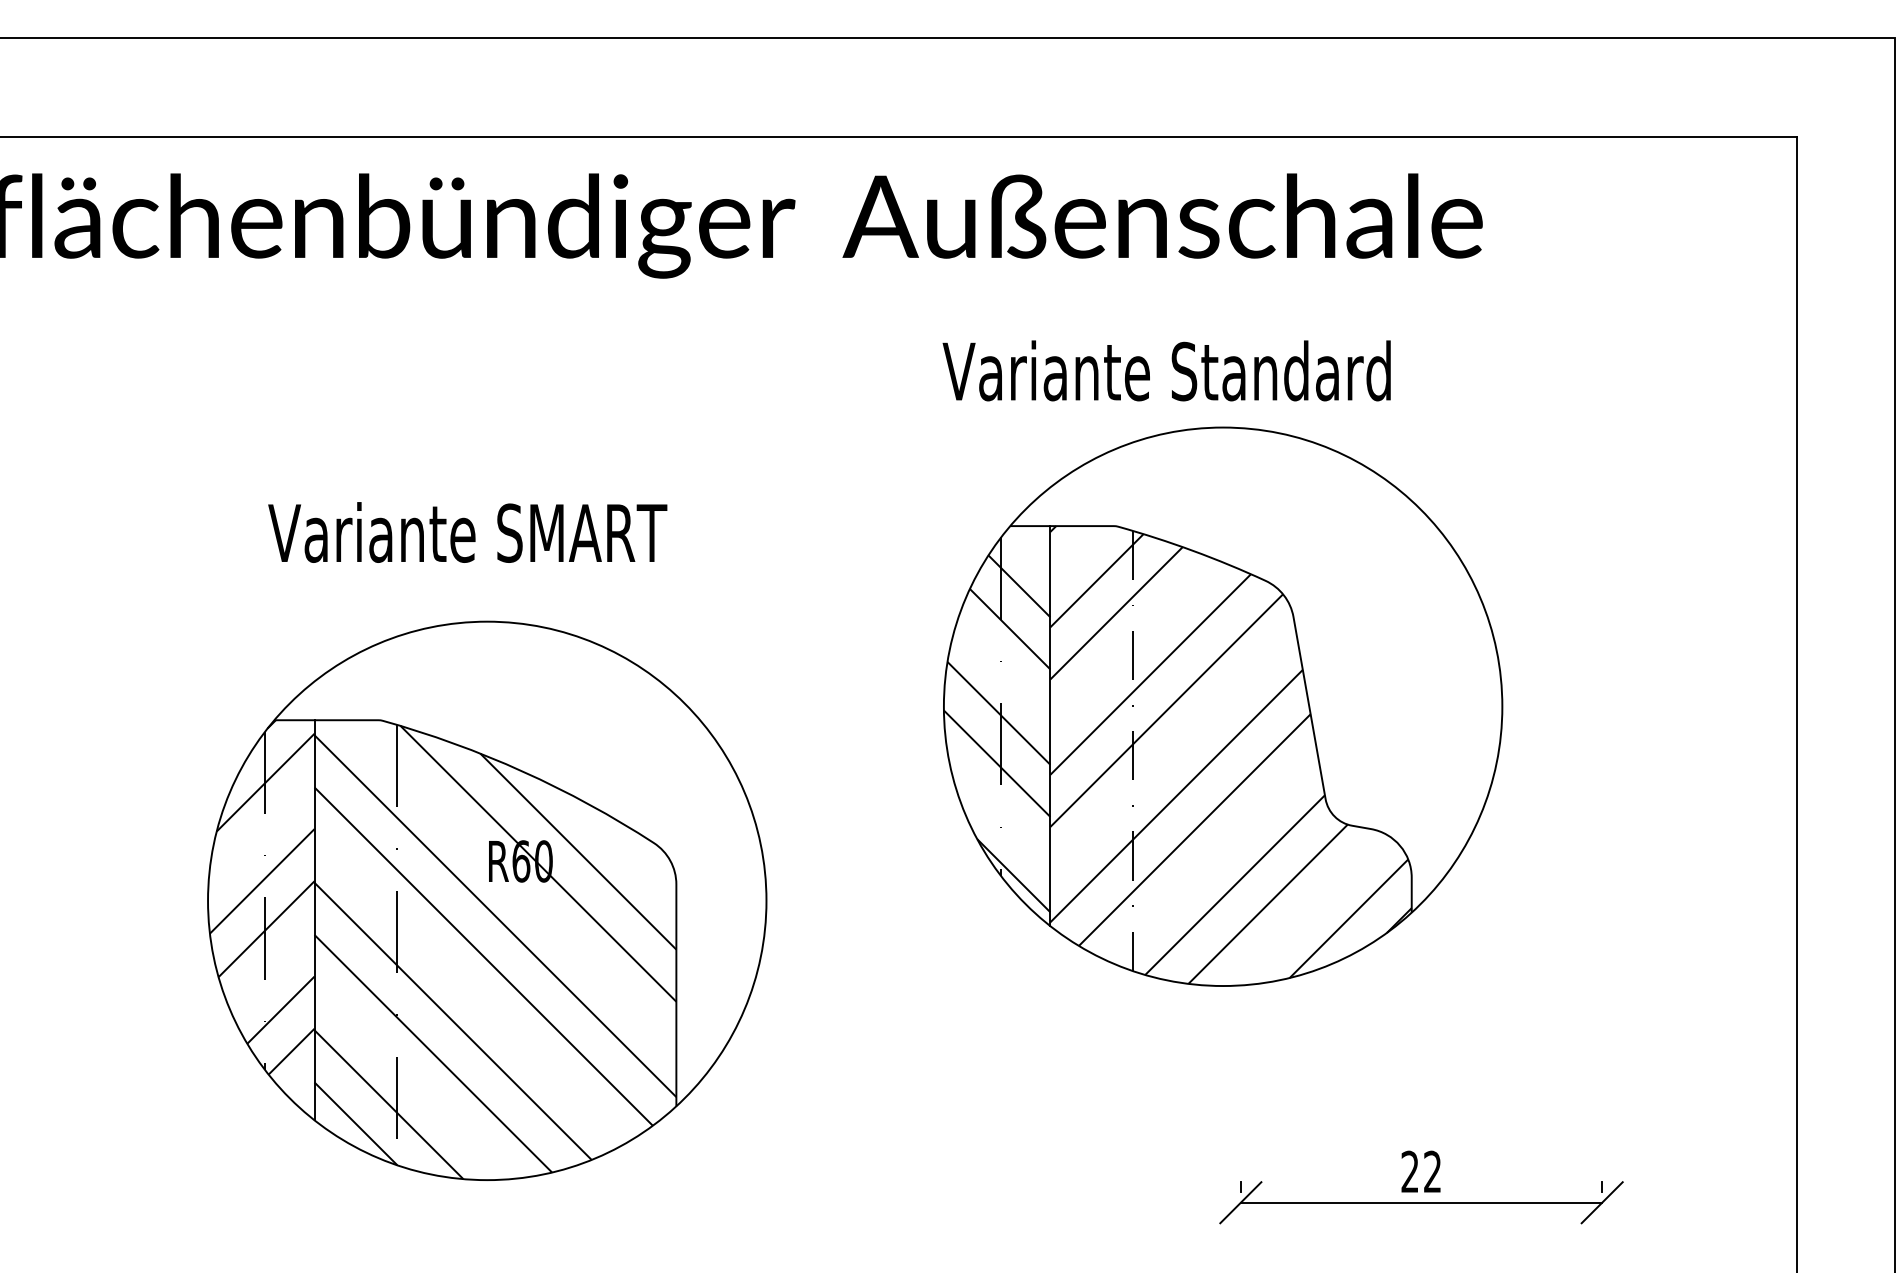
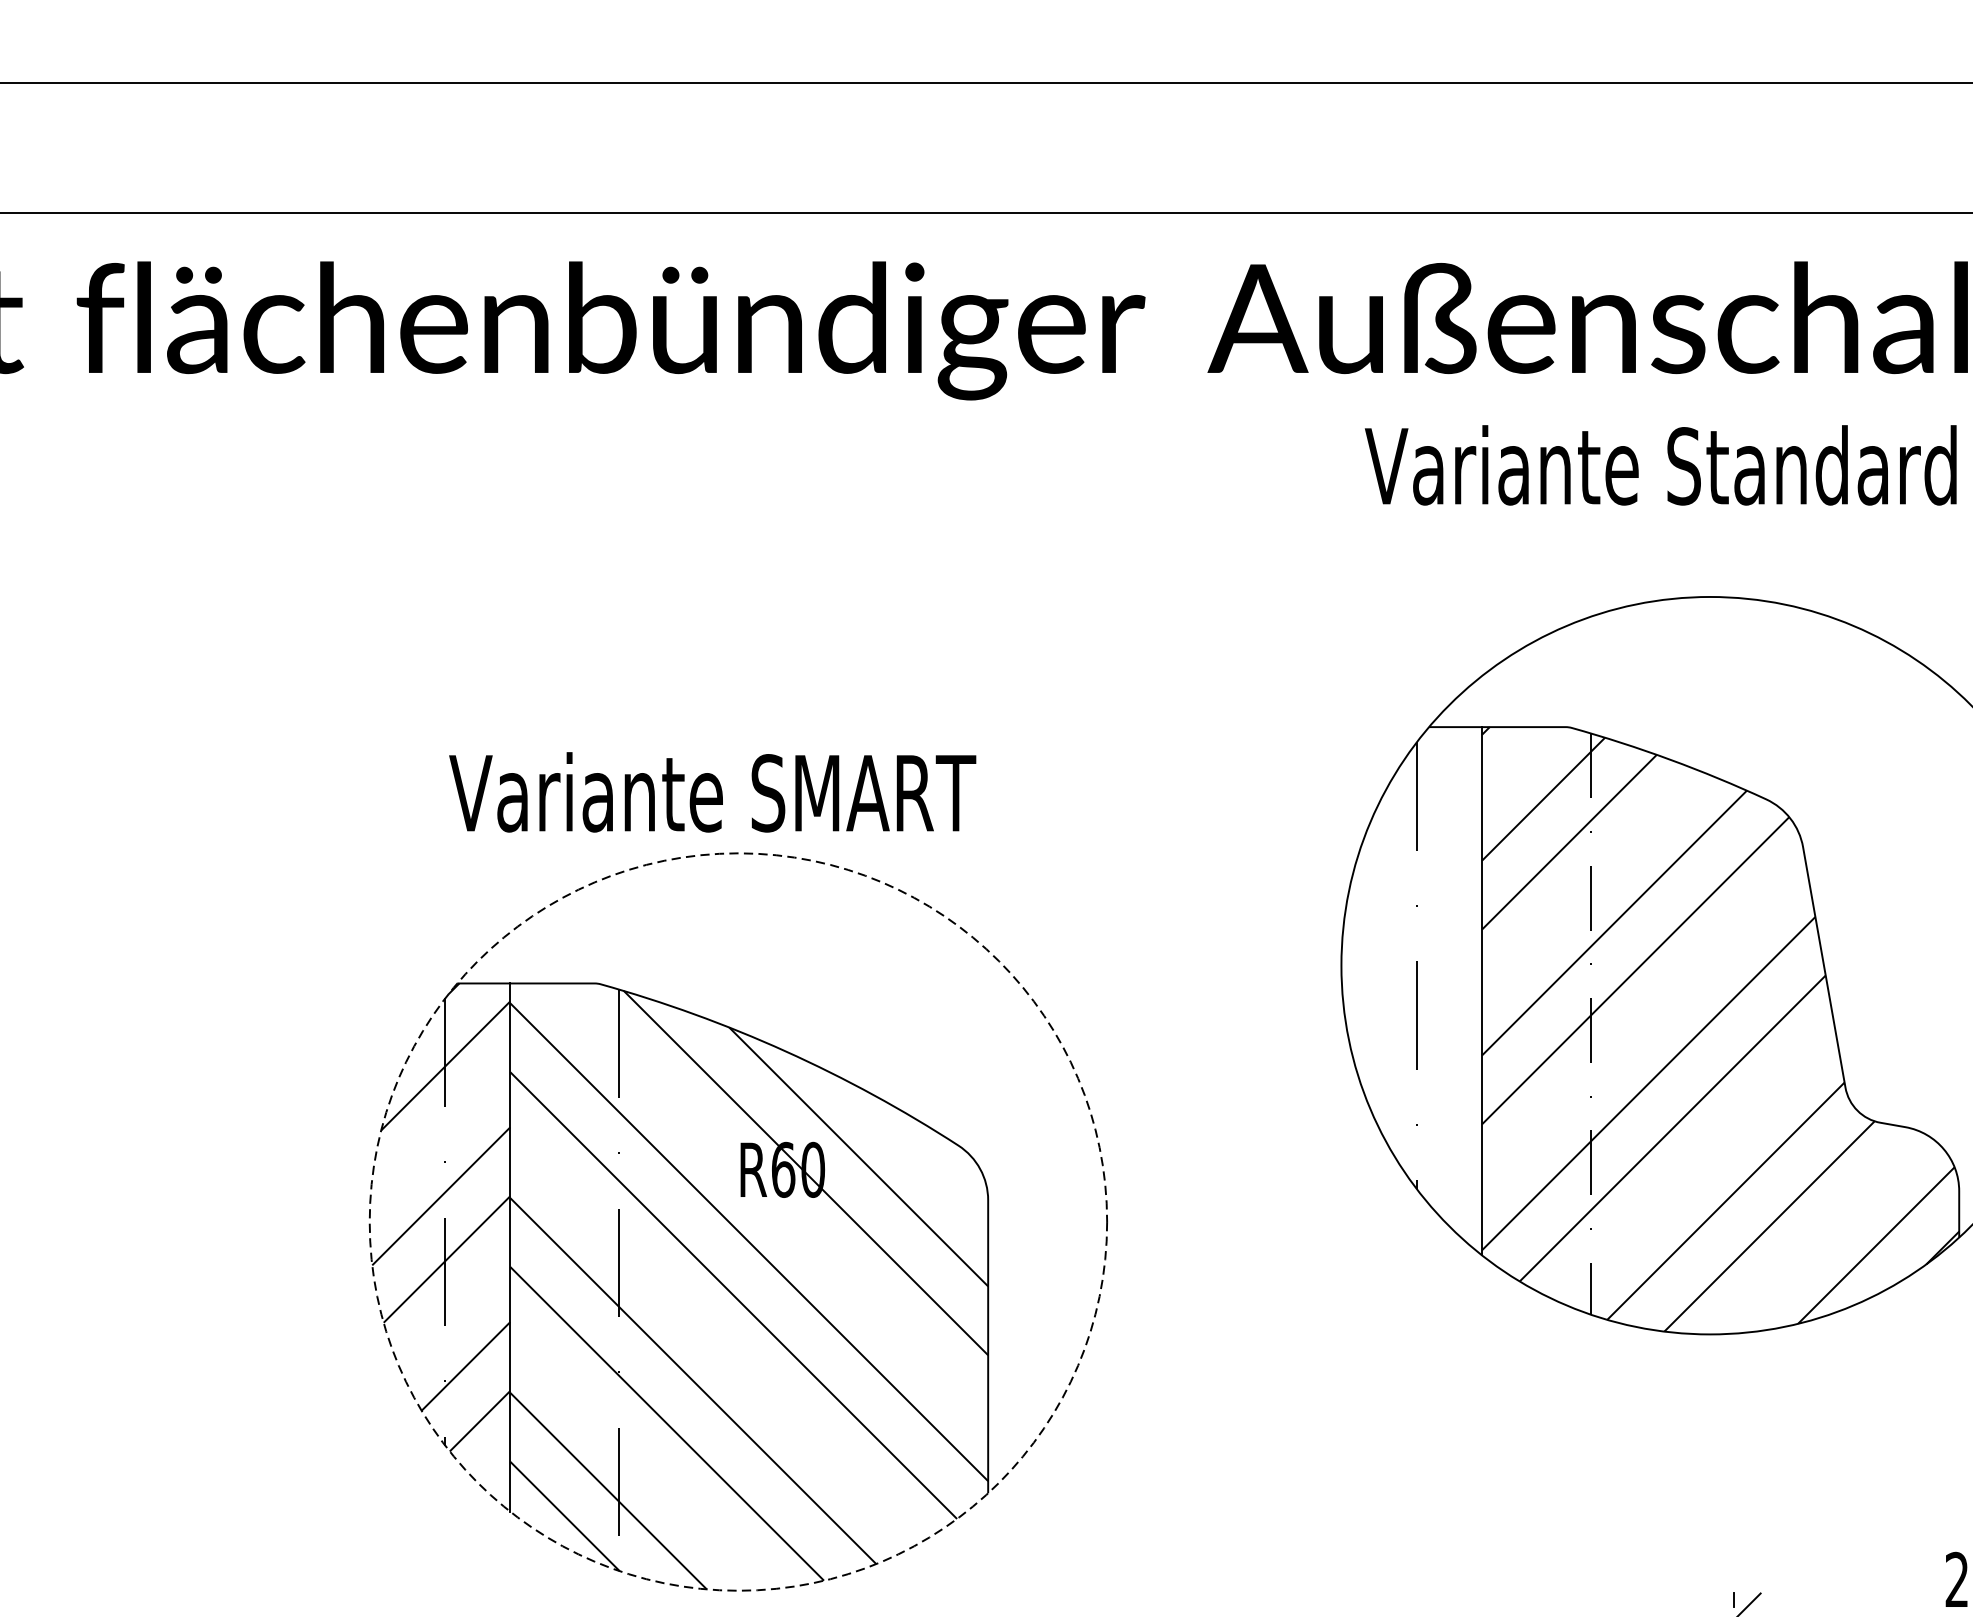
text: (1166, 370) -> (1660, 464), moved
text: (467, 532) -> (712, 792), moved
hatch: (996, 733) -> (1410, 1000), removed
circle: (487, 900) -> (738, 1221), solid -> dashed

